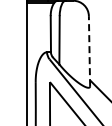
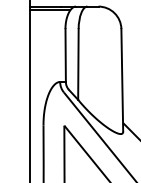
line: (89, 50) -> (122, 79), dashed -> solid

